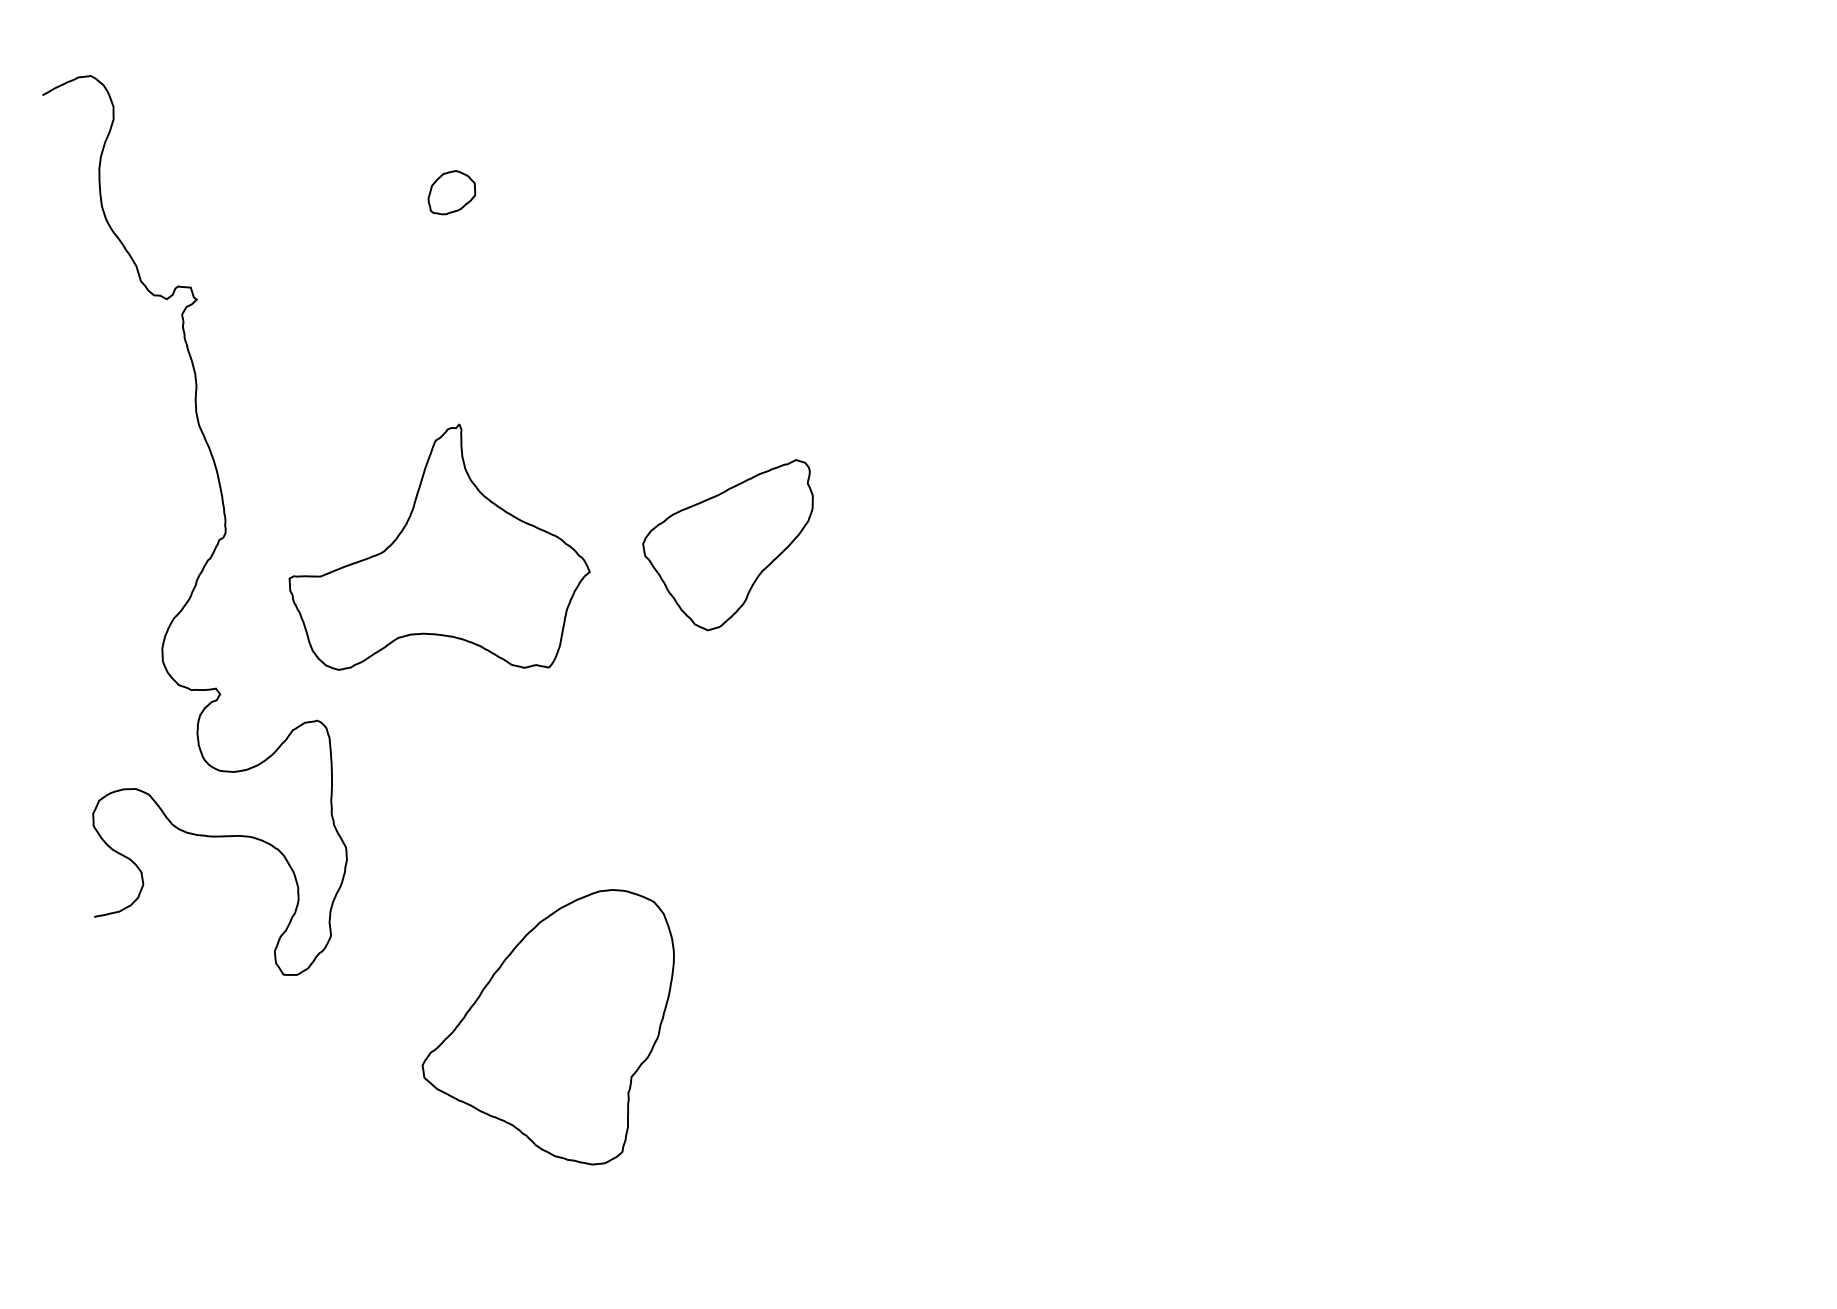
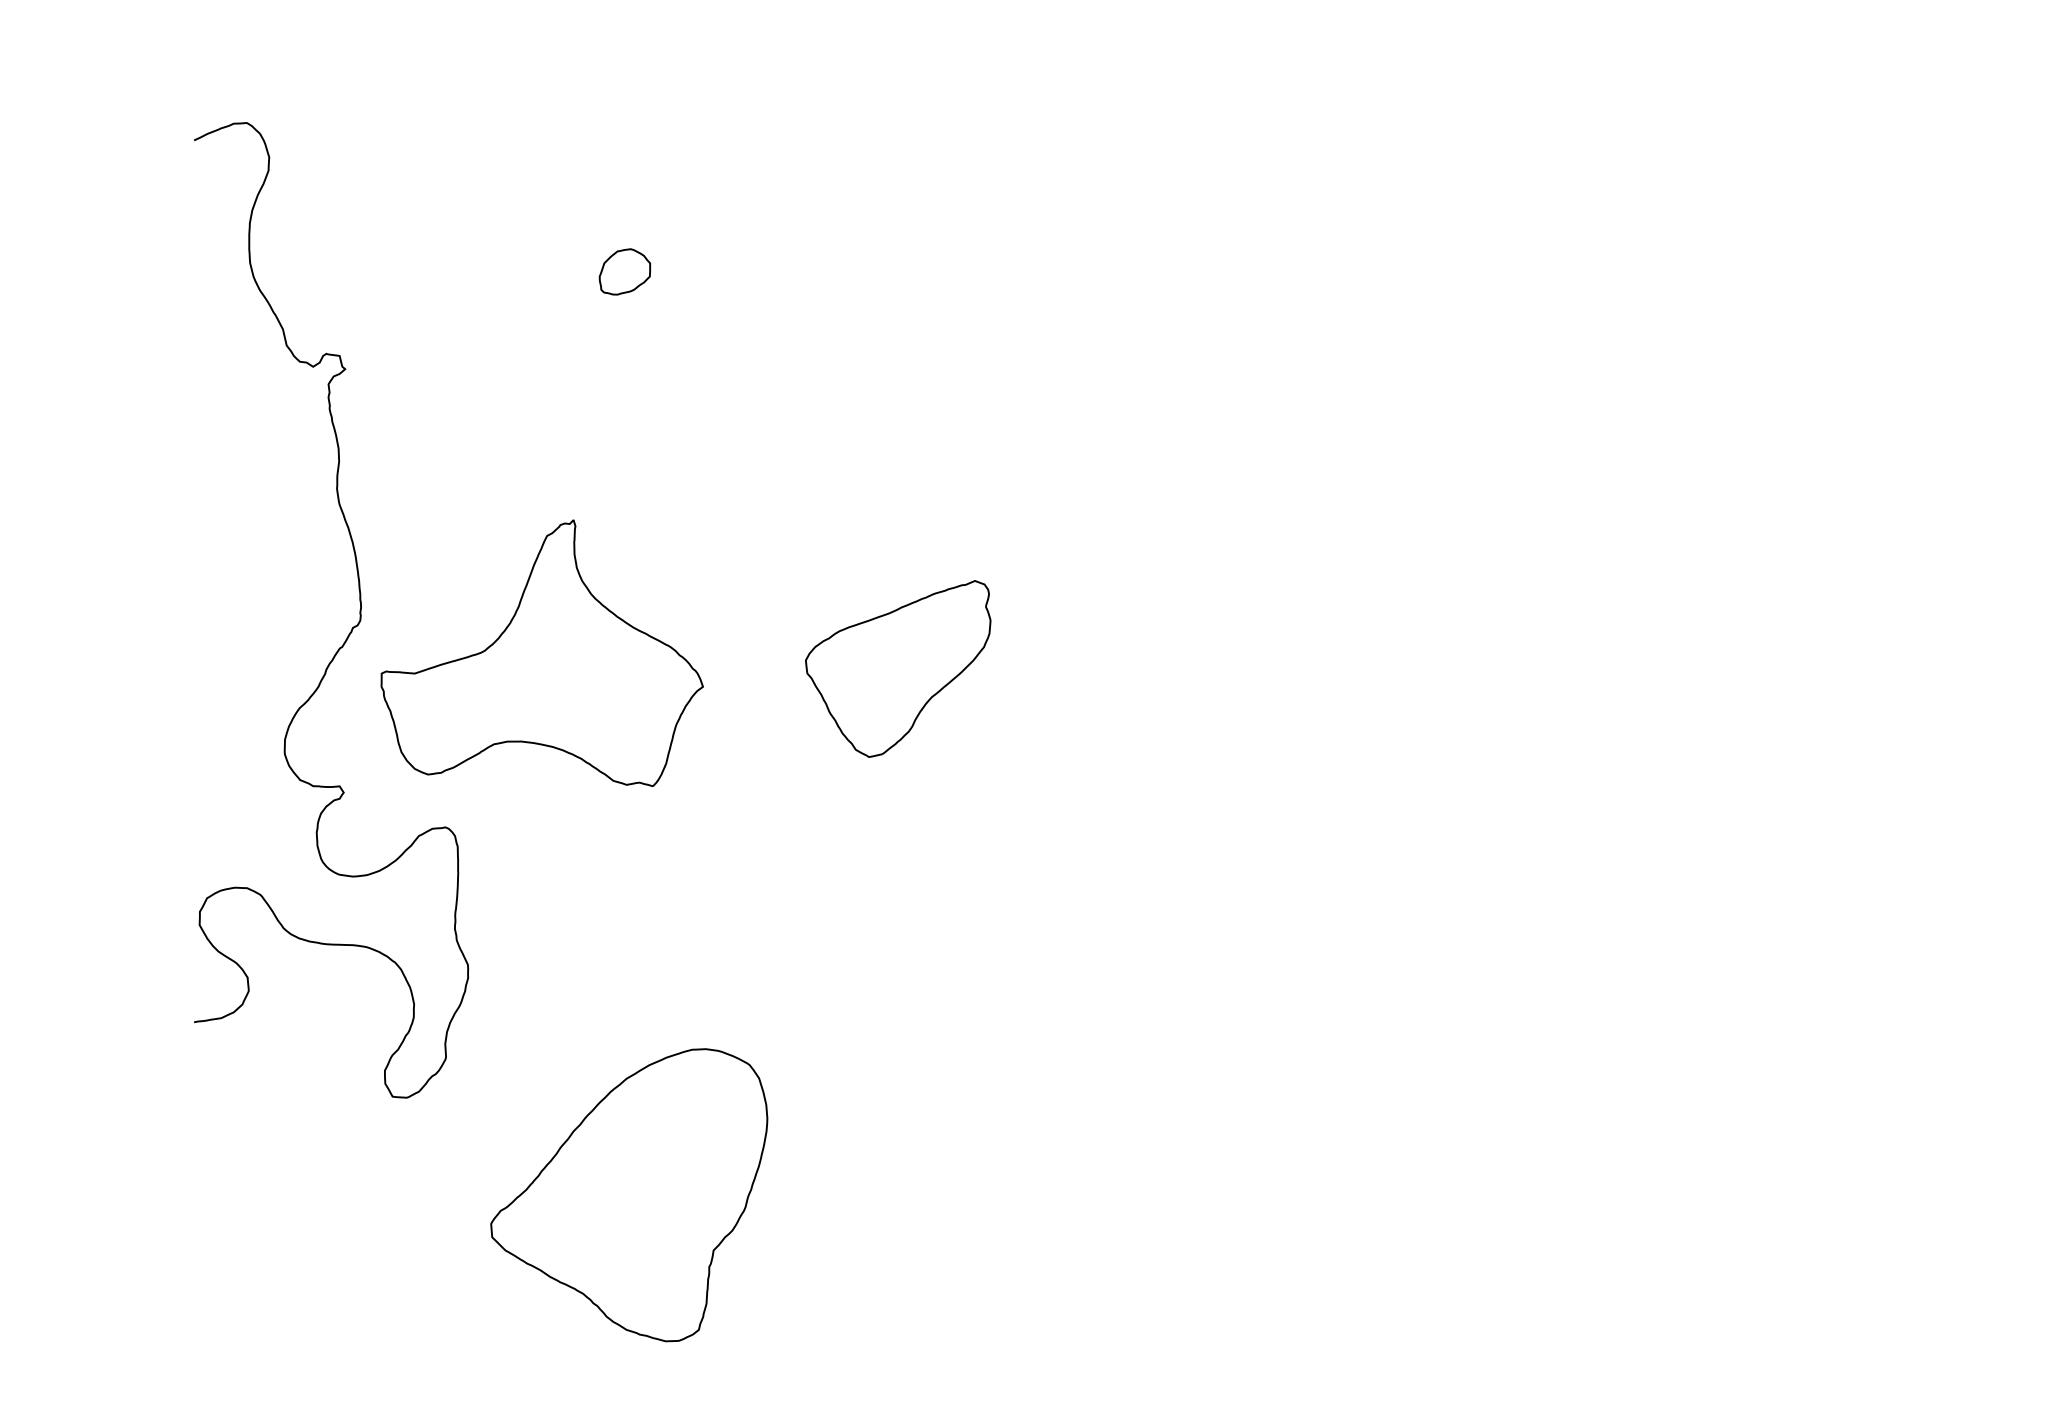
part: (437, 550) -> (541, 653), moved
part: (549, 1030) -> (629, 1195), moved

